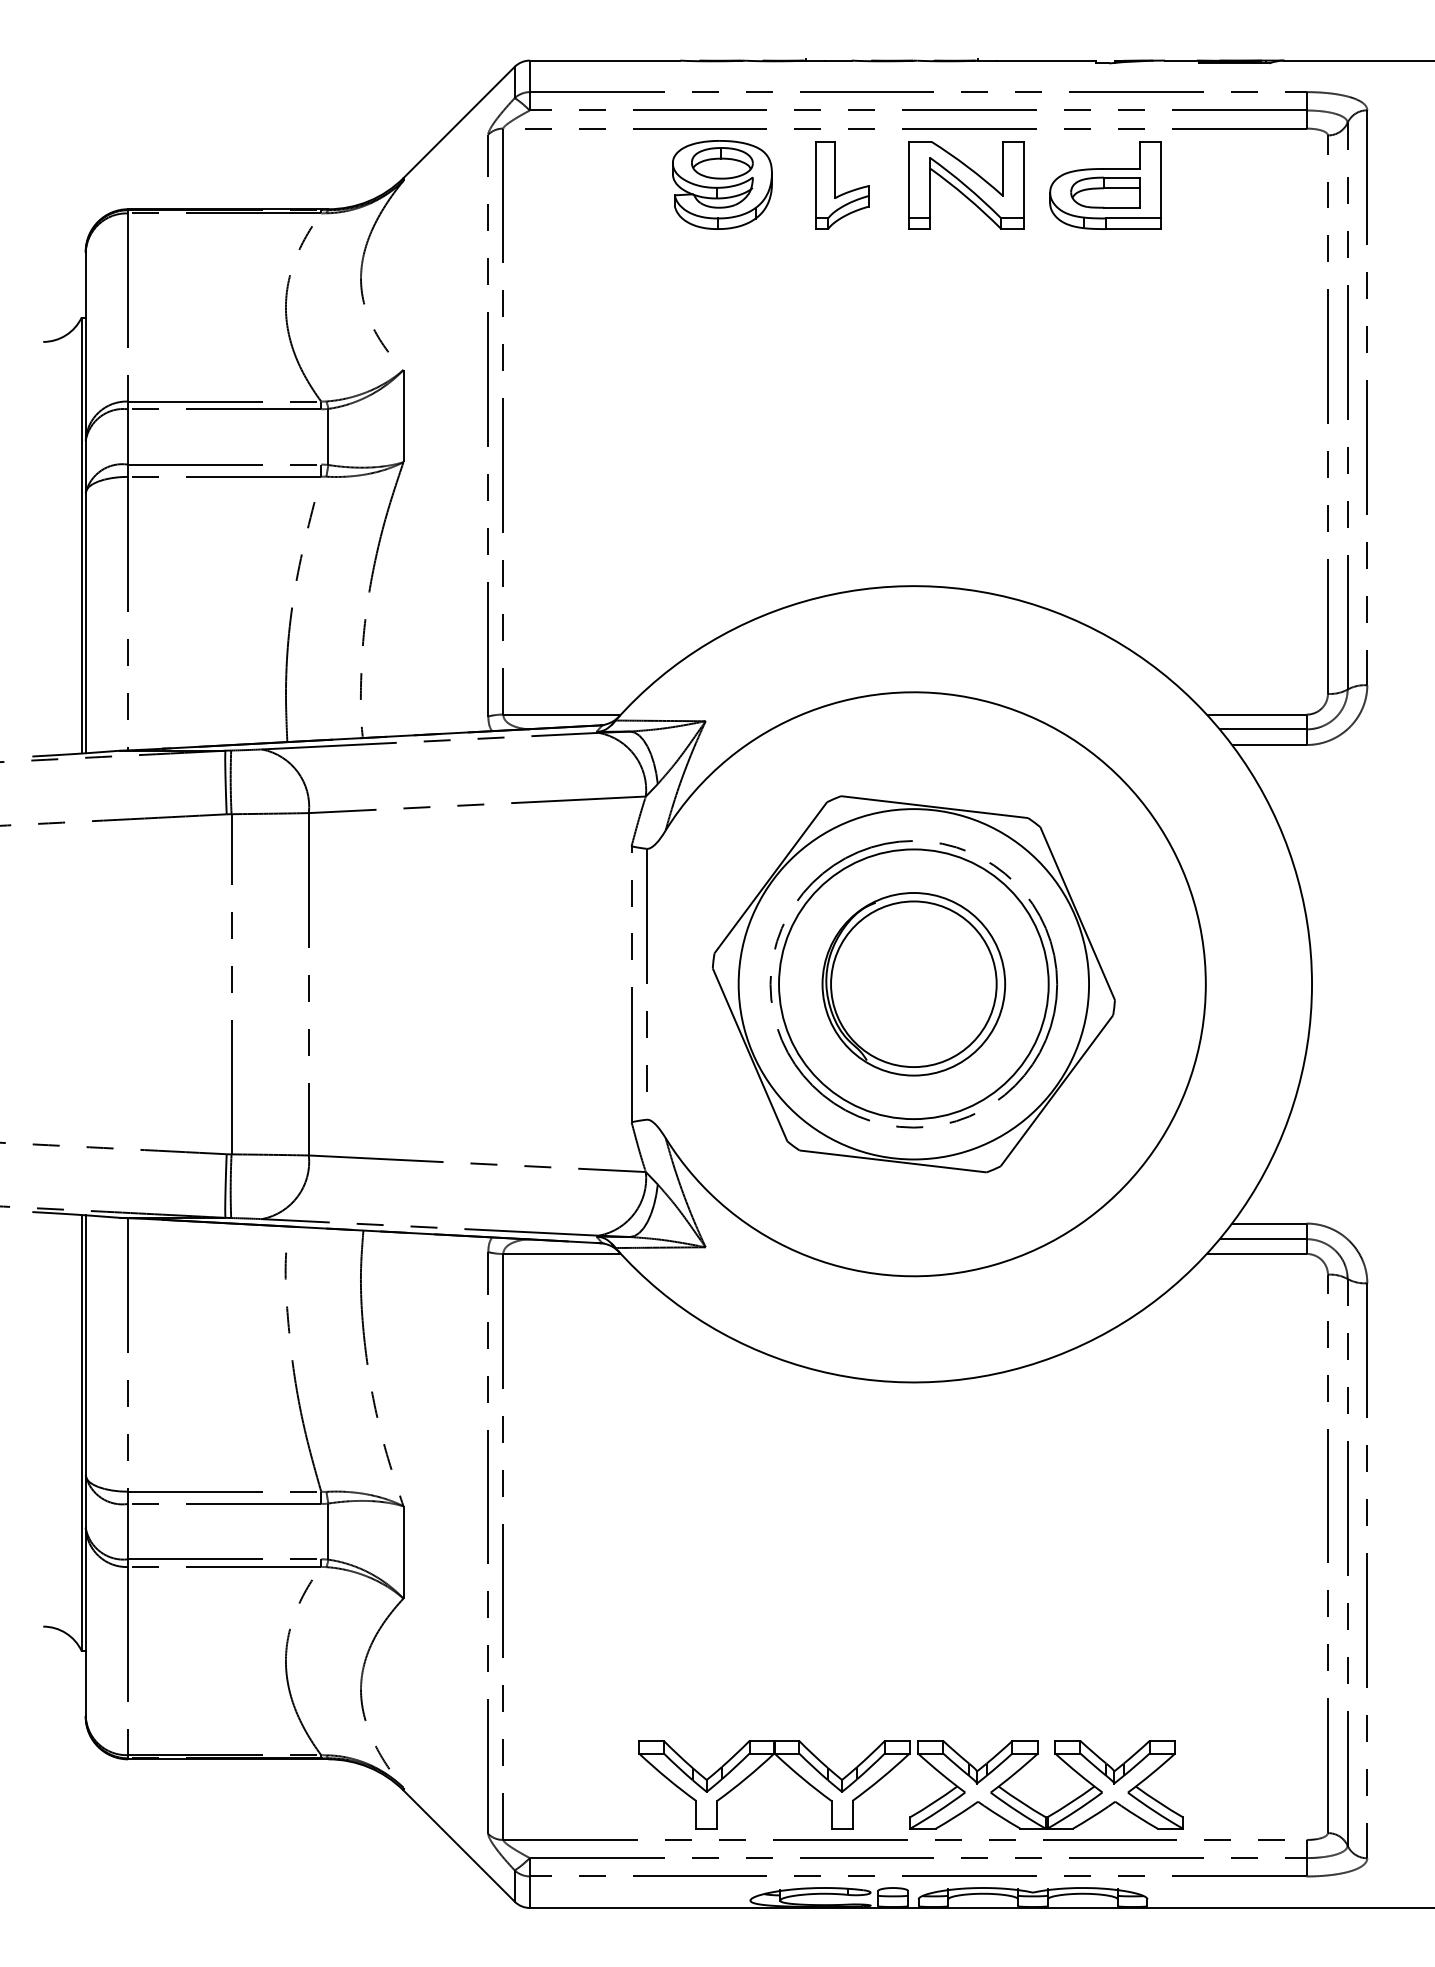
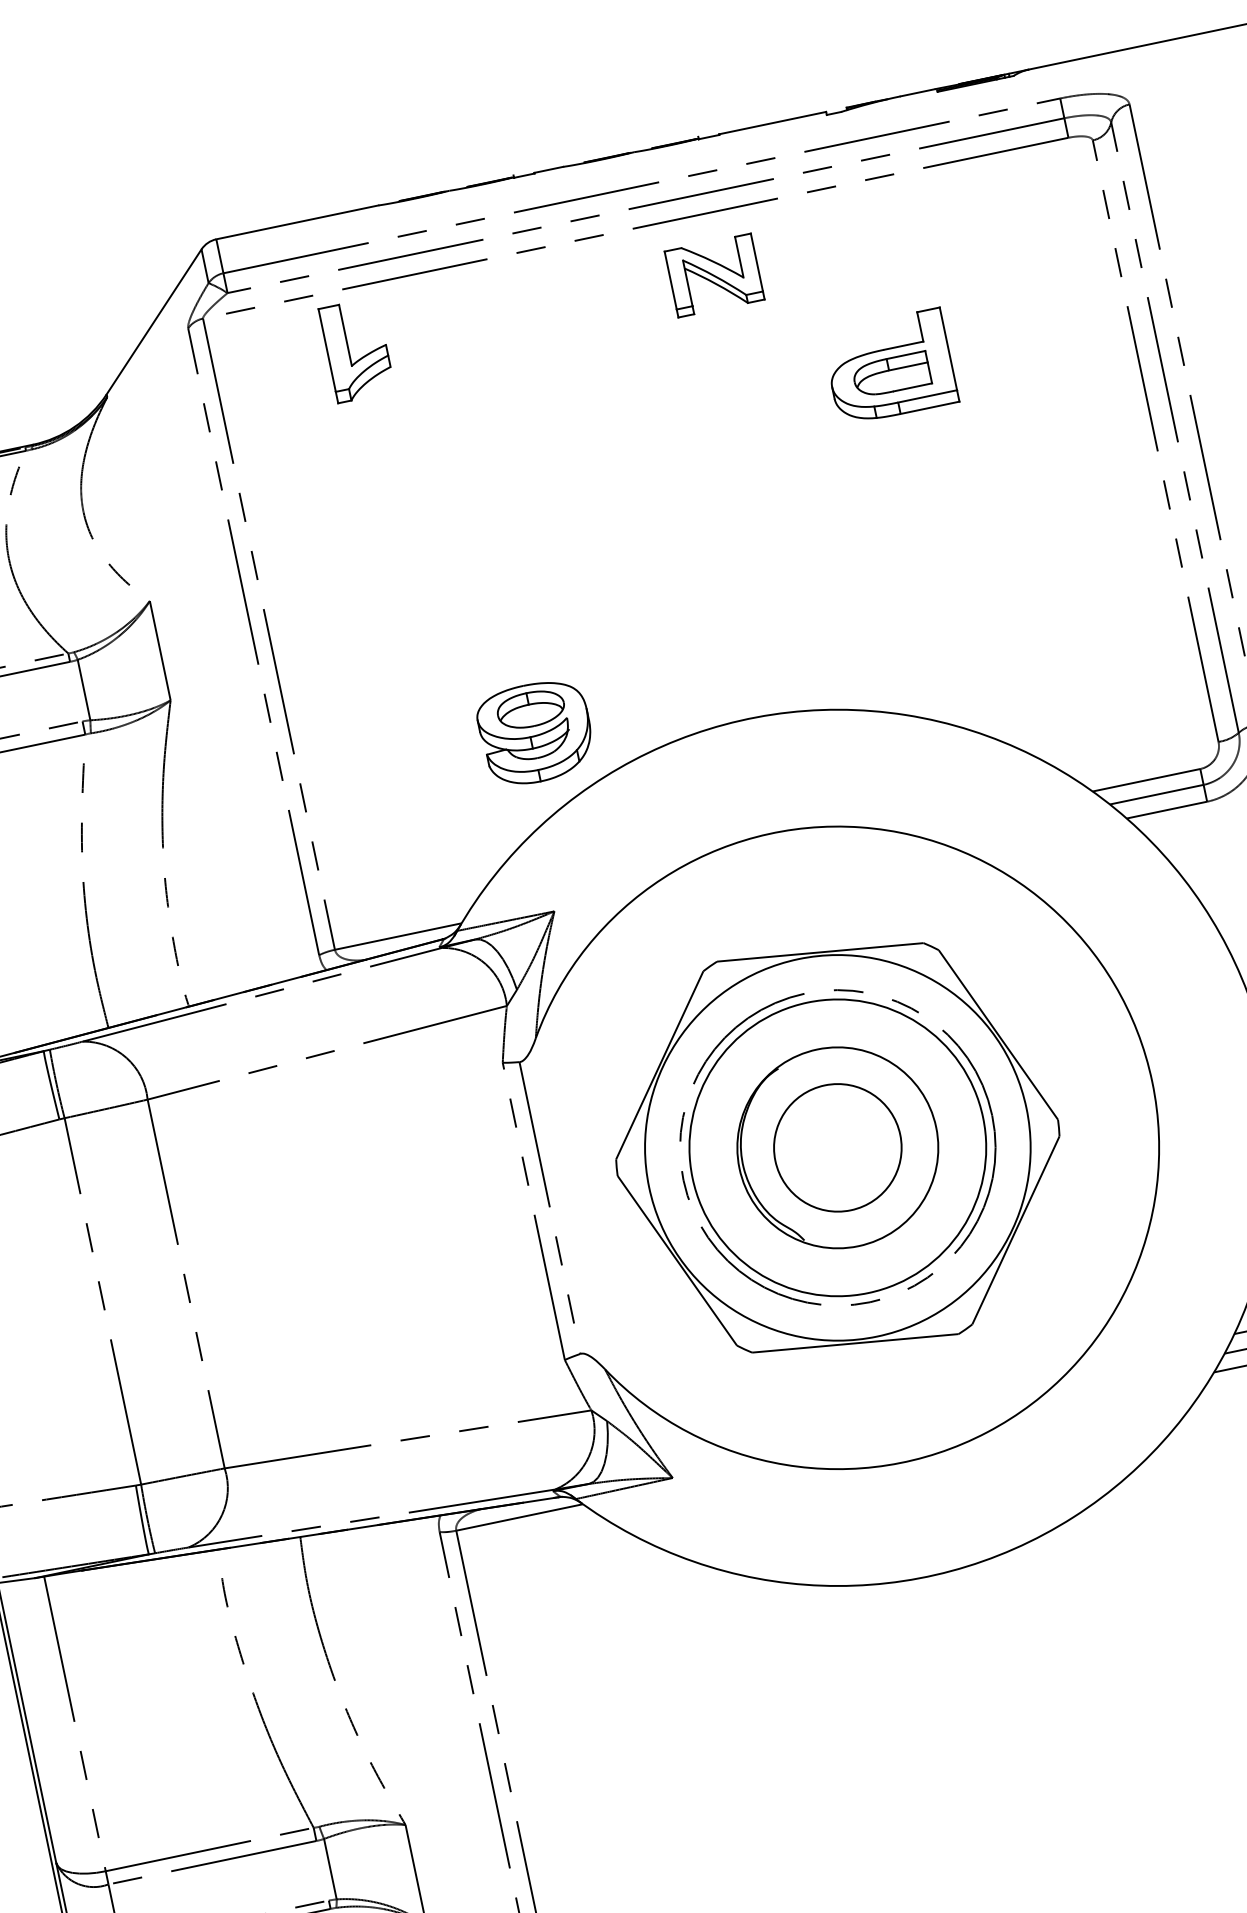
part: (722, 184) -> (535, 732), moved
part: (835, 185) -> (349, 351), moved
part: (966, 185) -> (714, 275), size x0.7
part: (1105, 185) -> (890, 367), moved
circle: (913, 984) -> (837, 1148), size x0.7

